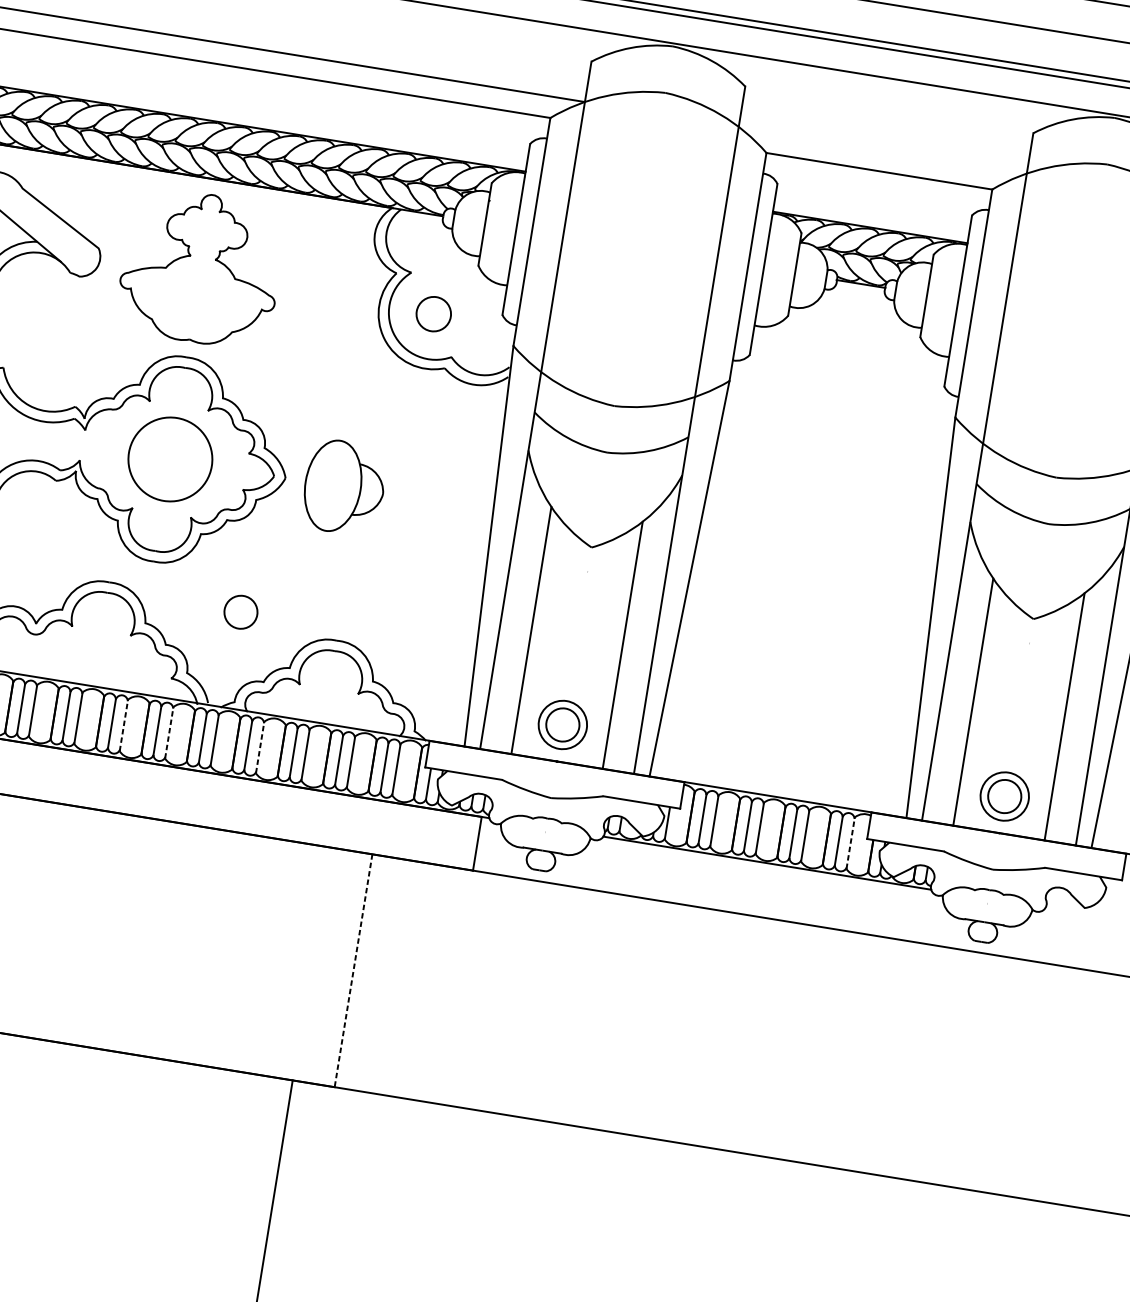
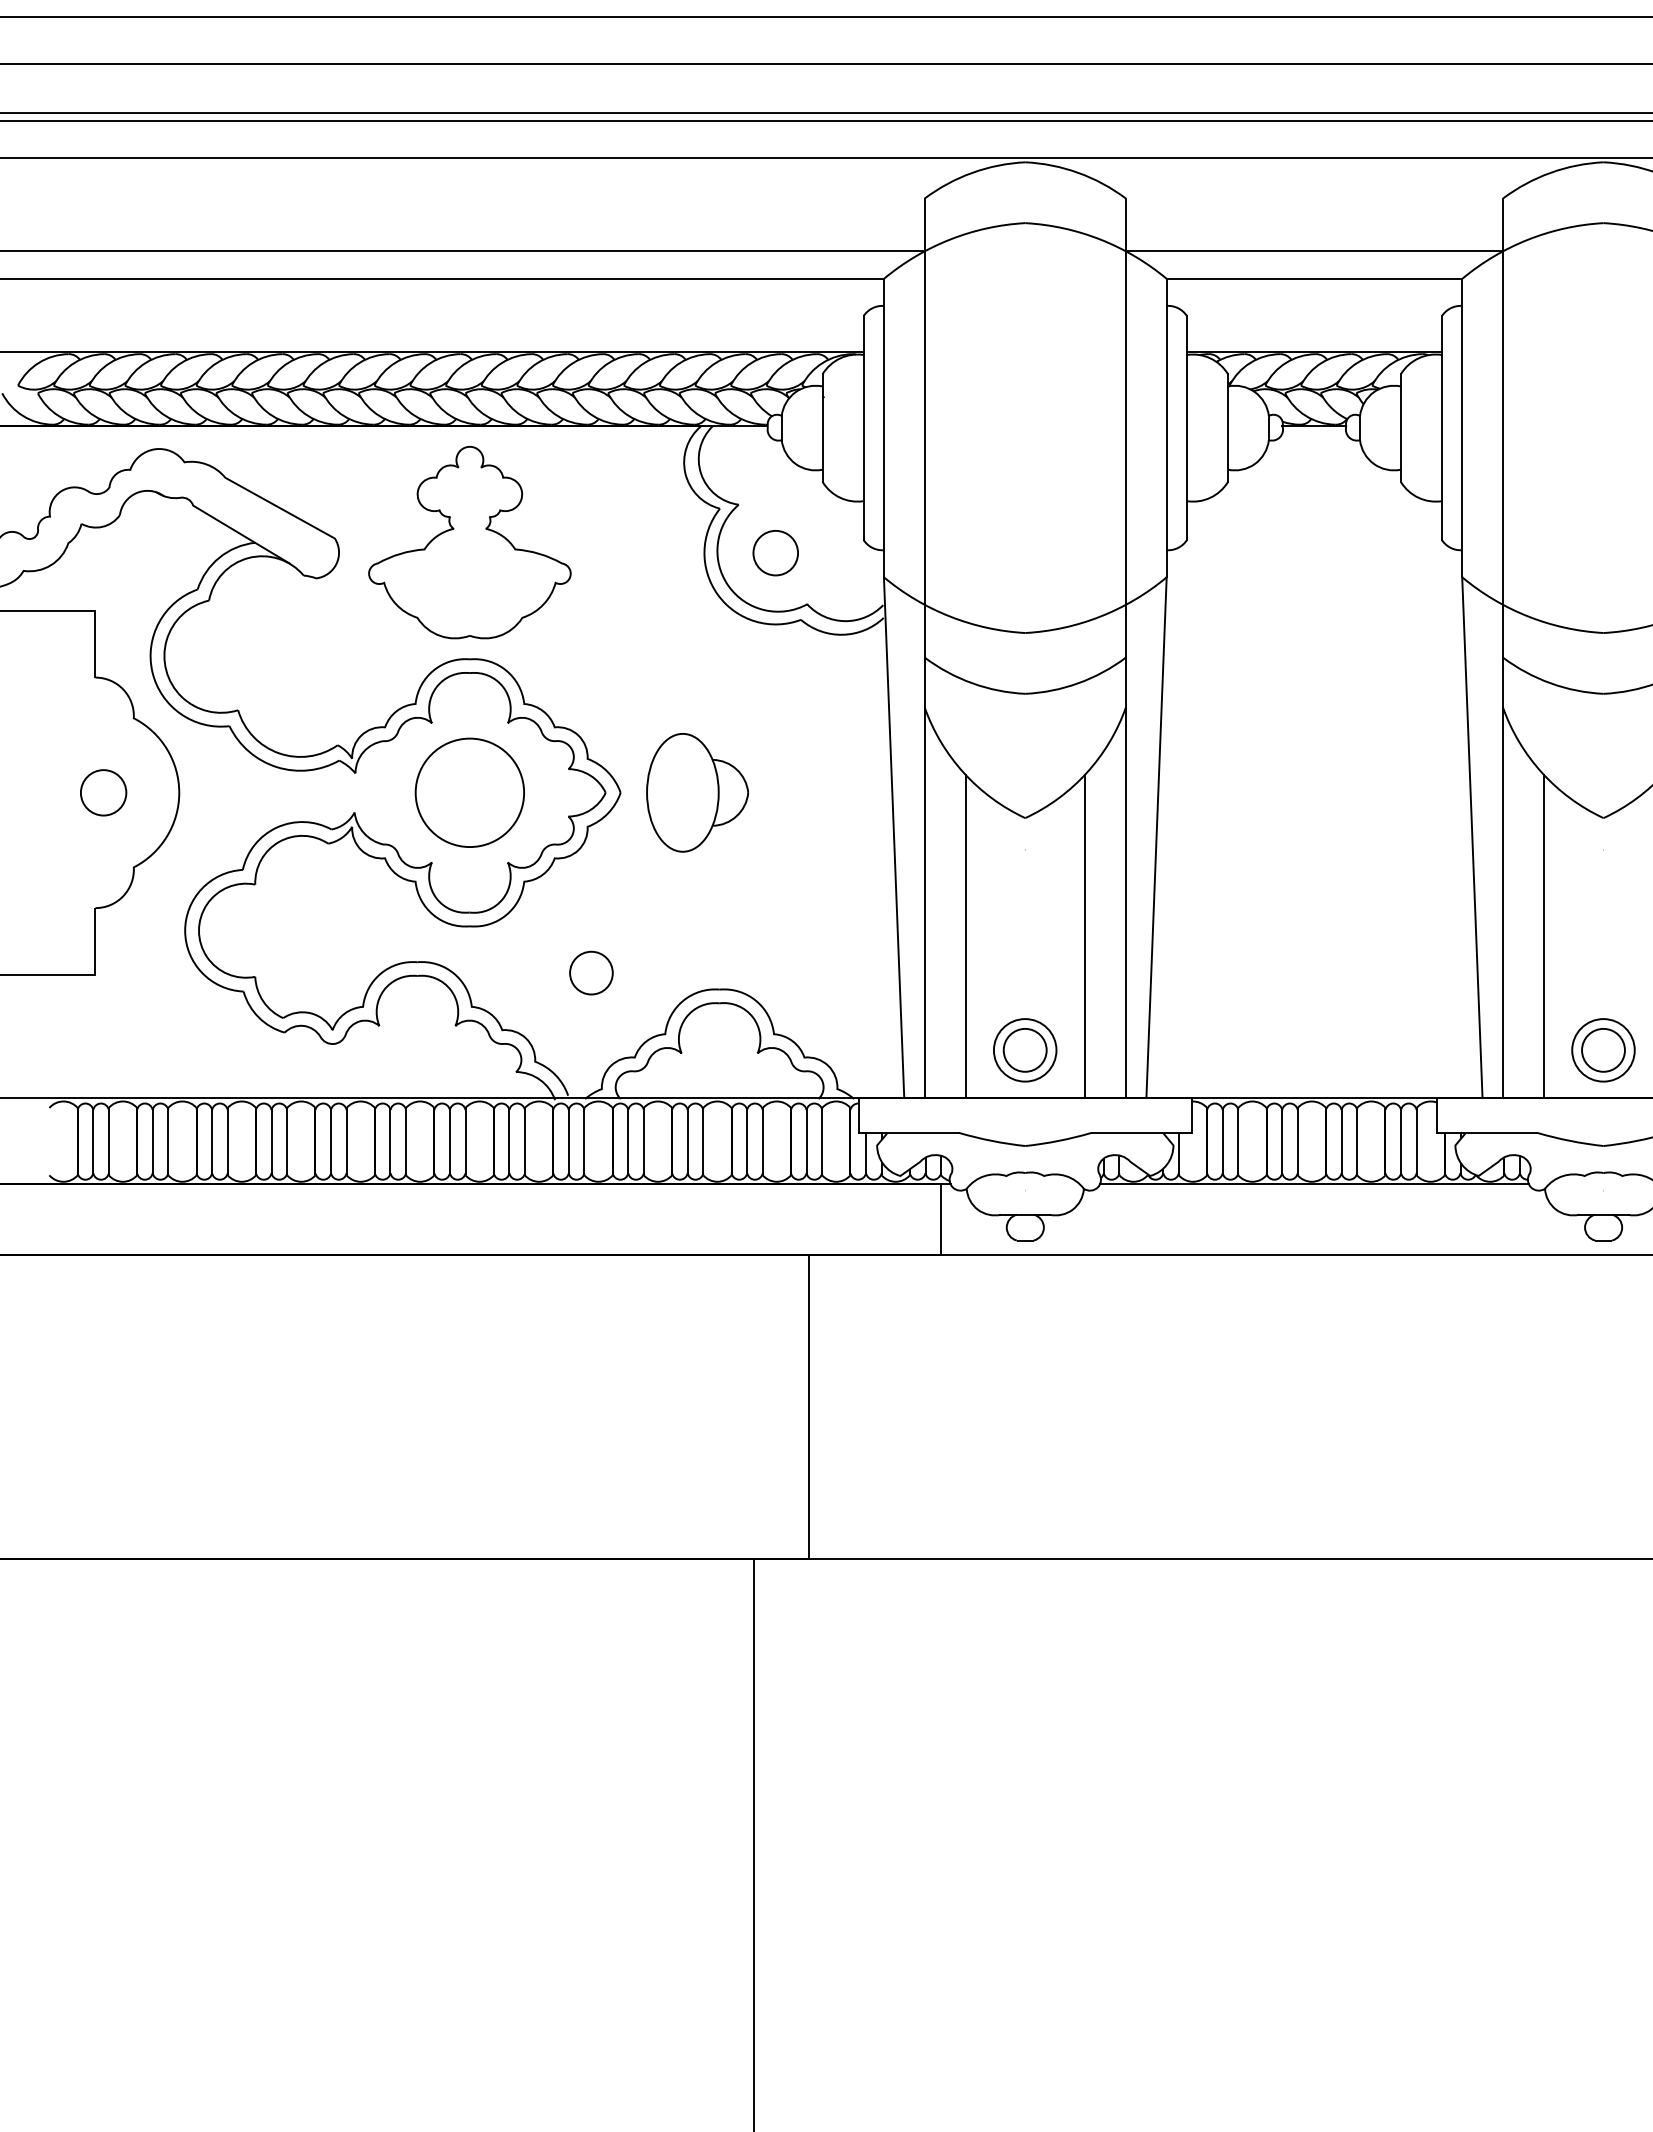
line: (882, 150) -> (1313, 251), added
line: (123, 725) -> (465, 1141), dashed -> solid
line: (168, 732) -> (524, 1141), dashed -> solid
line: (259, 747) -> (643, 1141), dashed -> solid
line: (850, 843) -> (1416, 1141), dashed -> solid
line: (353, 971) -> (809, 1407), dashed -> solid

